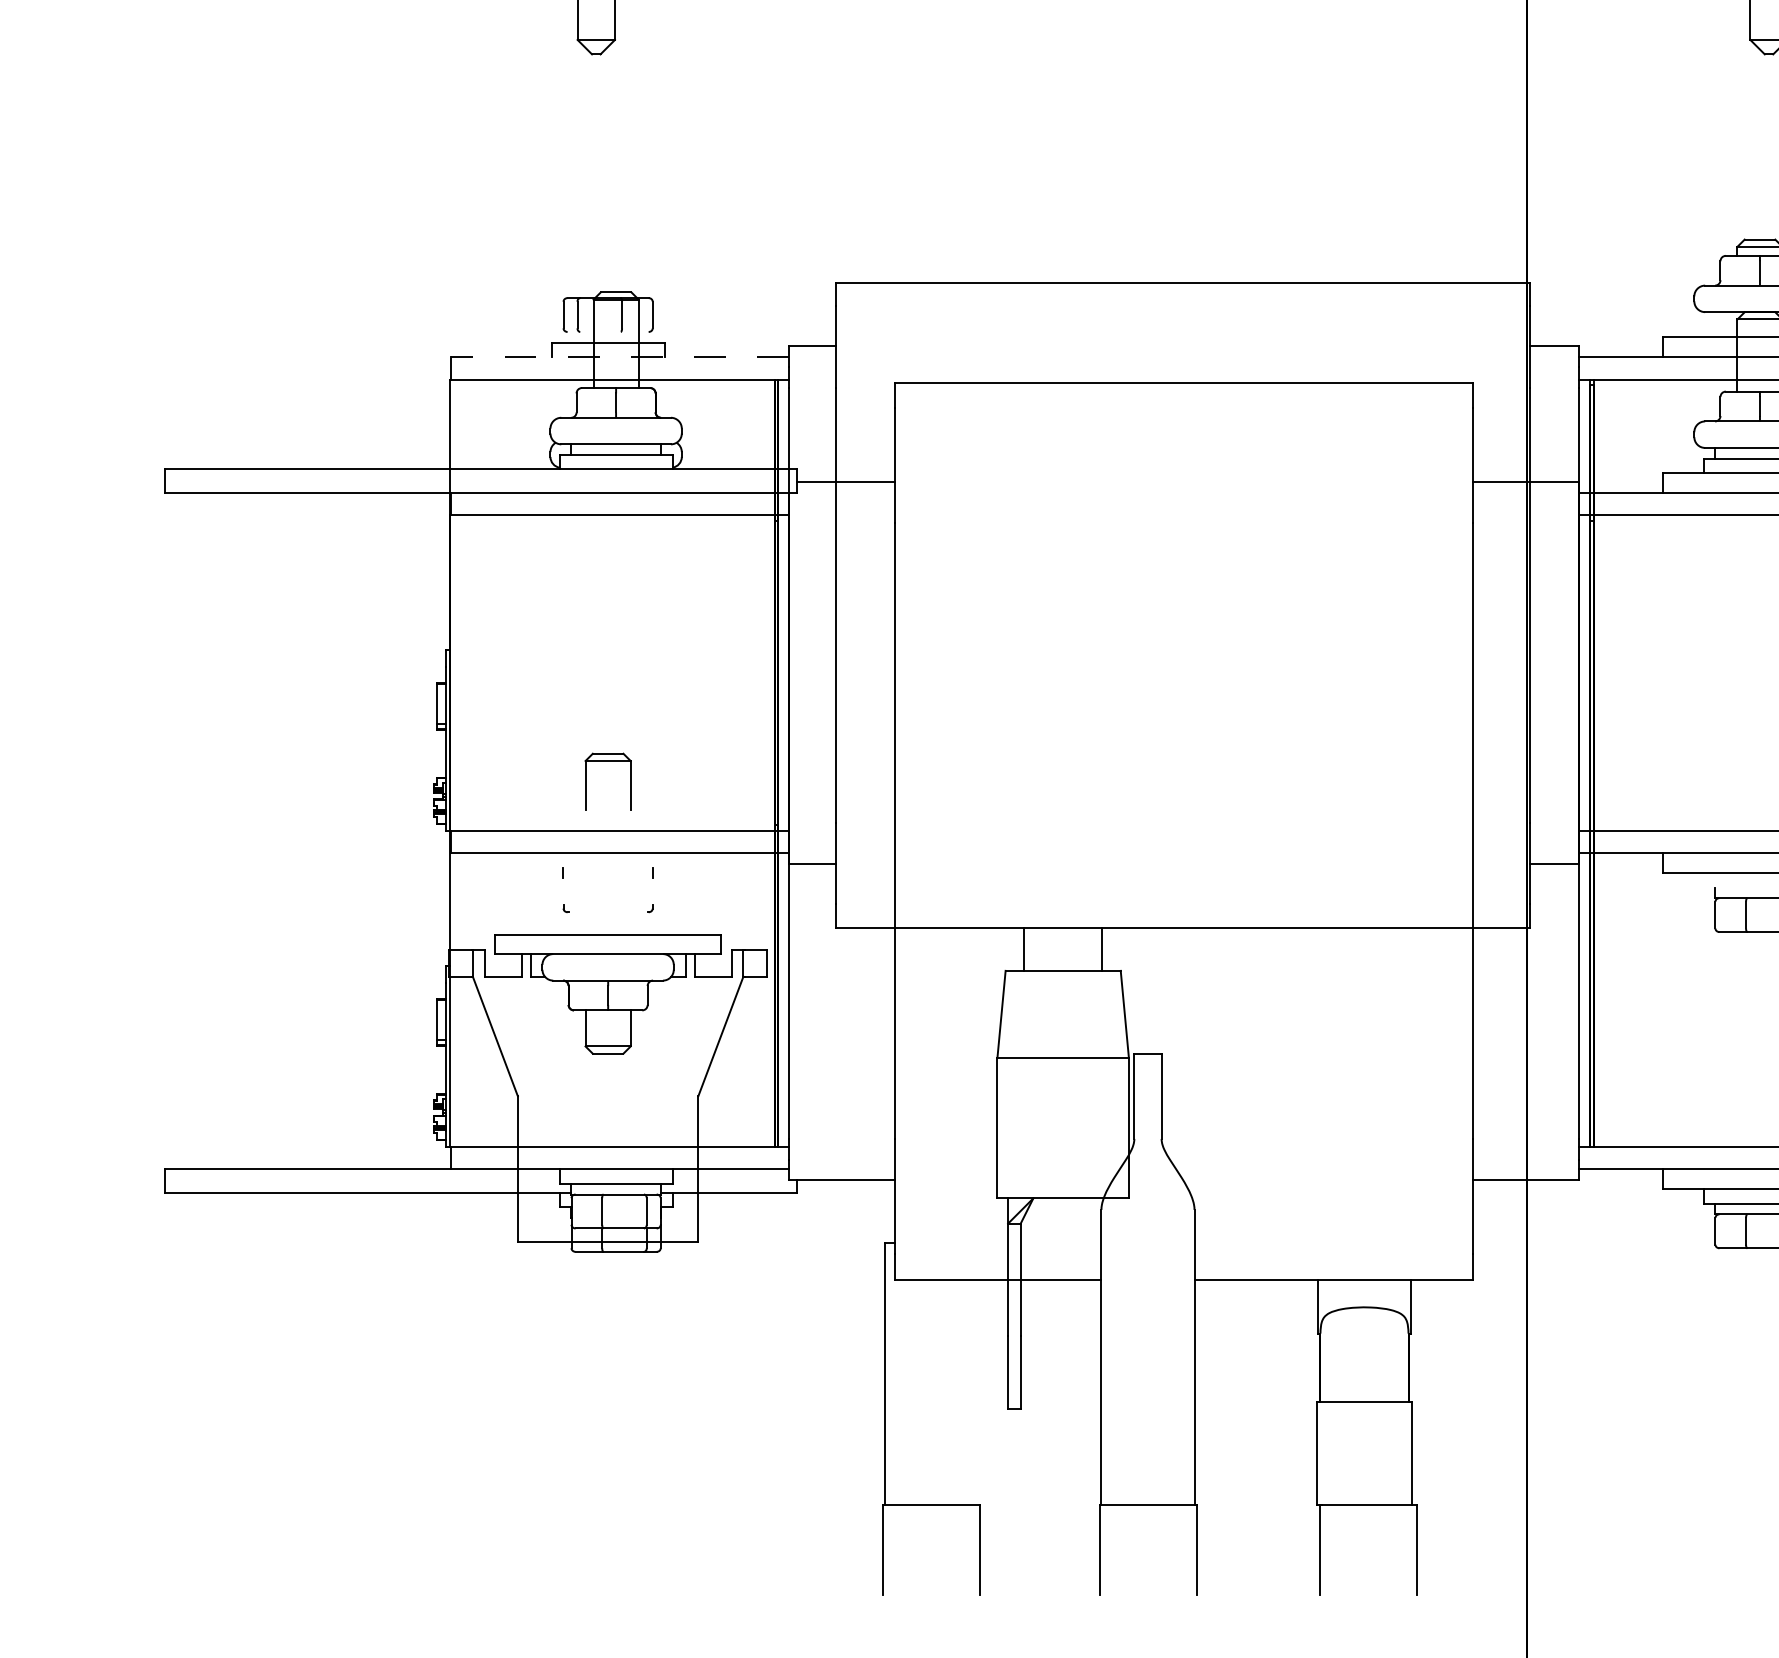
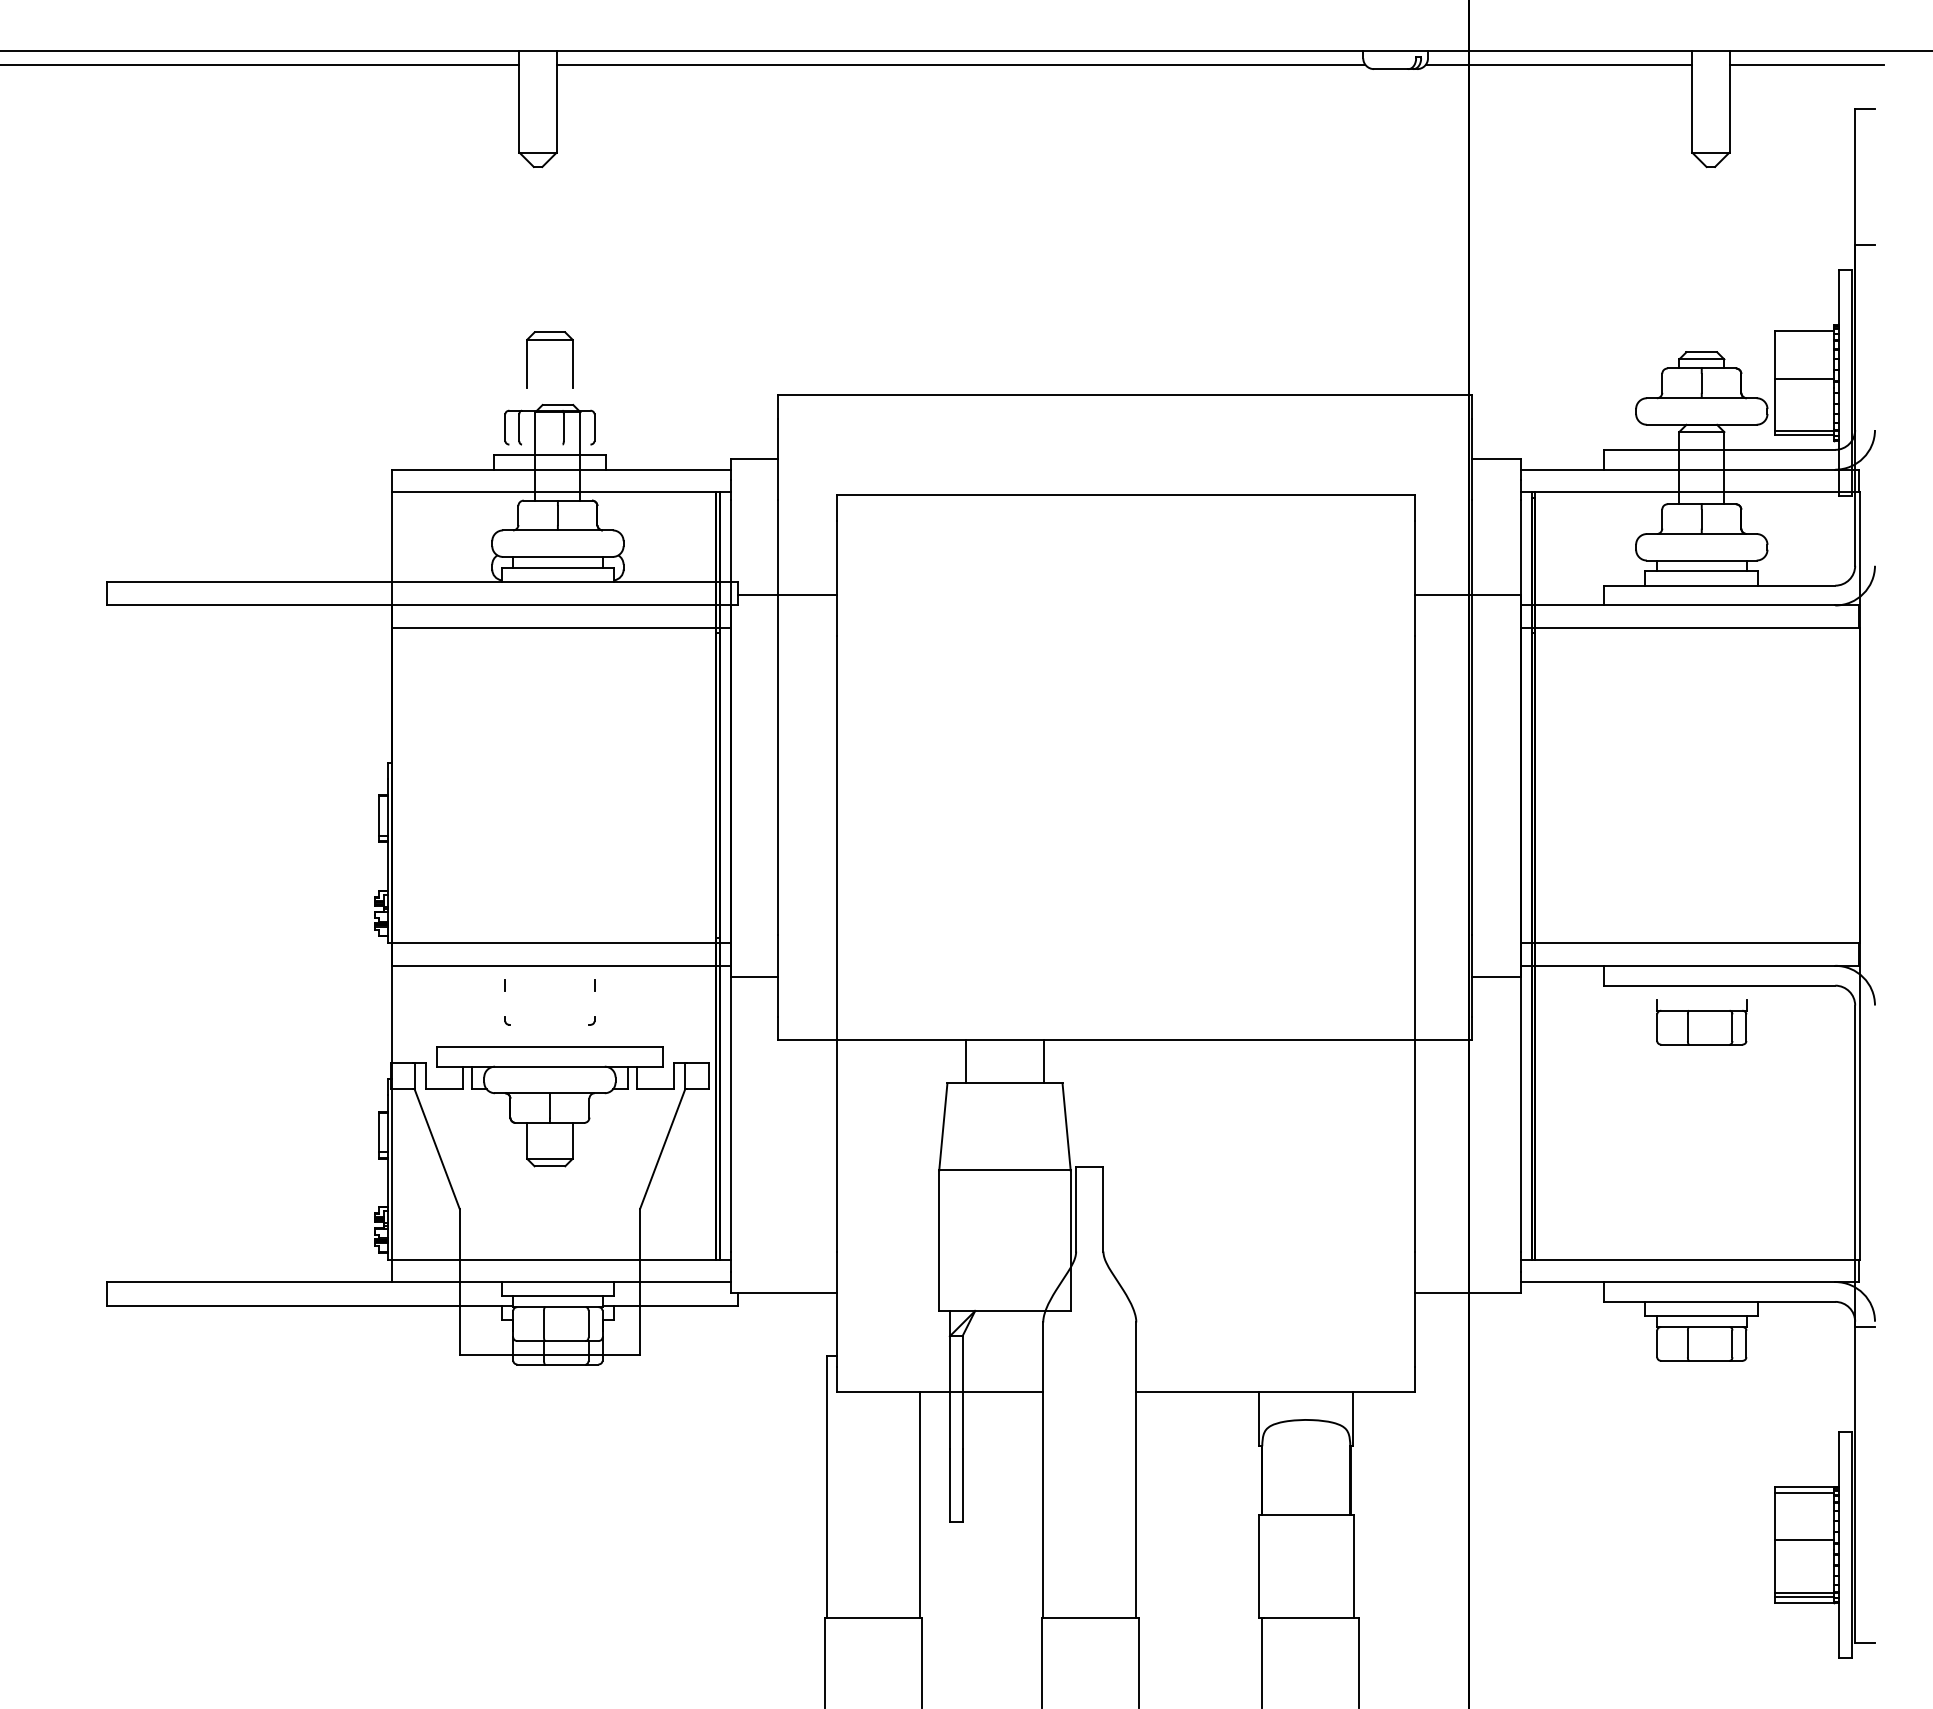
line: (619, 356) -> (561, 469), dashed -> solid
part: (607, 761) -> (549, 340), moved
line: (977, 1391) -> (919, 1504), added

